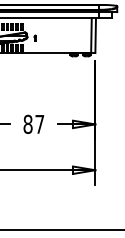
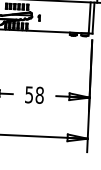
text: (33, 123) -> (34, 94), 87 -> 58

